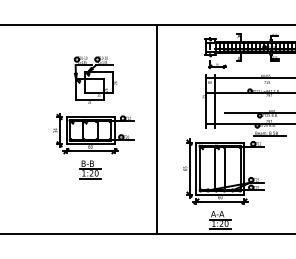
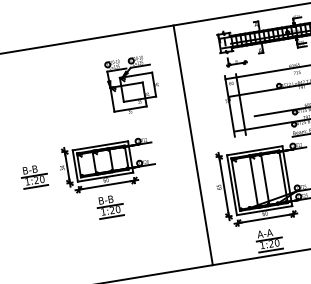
part: (95, 79) -> (132, 84), moved
line: (157, 129) -> (193, 145), moved
part: (30, 133) -> (34, 176), added

